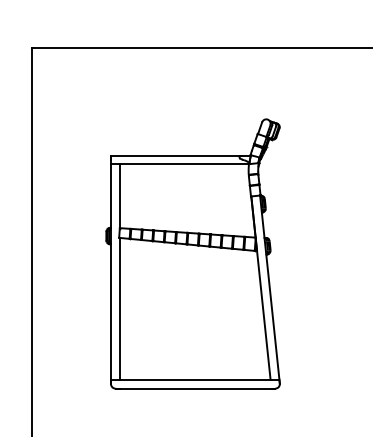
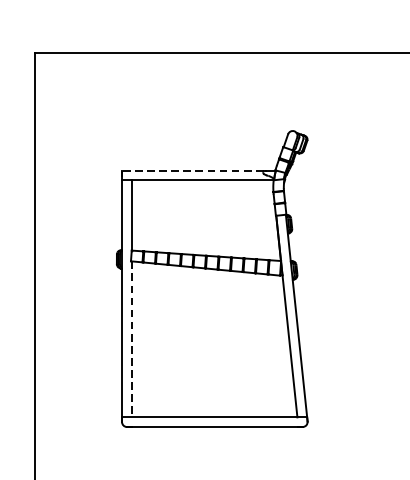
line: (174, 156) -> (191, 171), solid -> dashed
line: (119, 308) -> (131, 338), solid -> dashed

